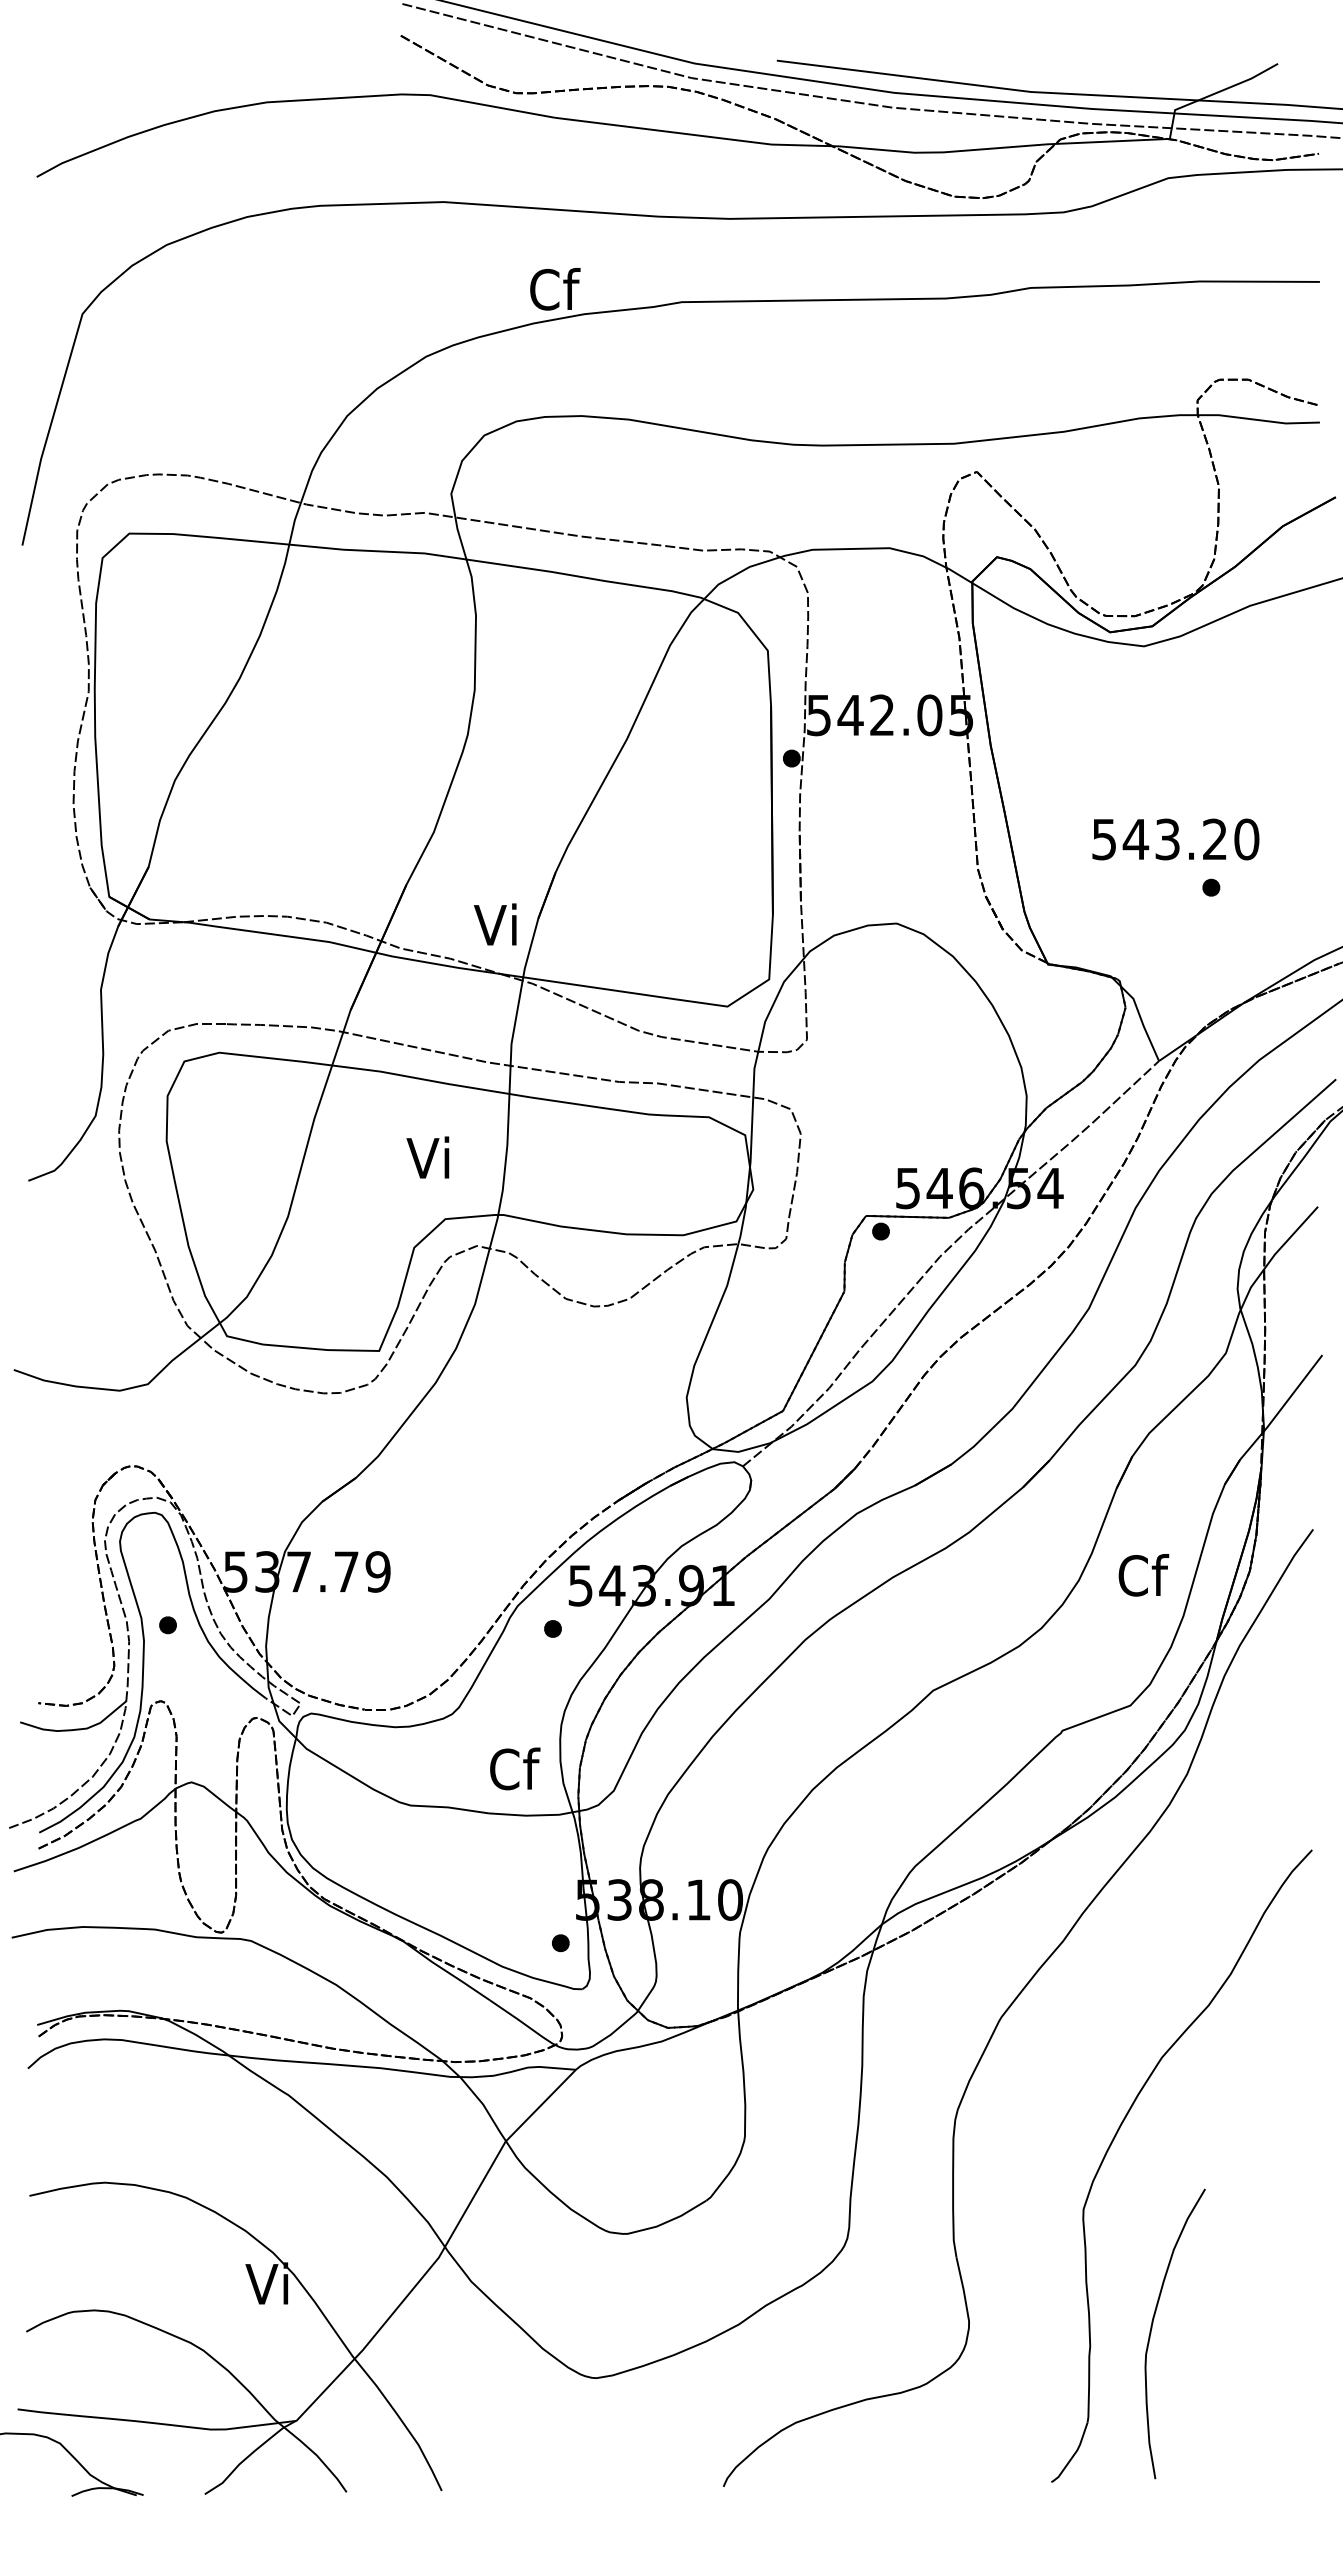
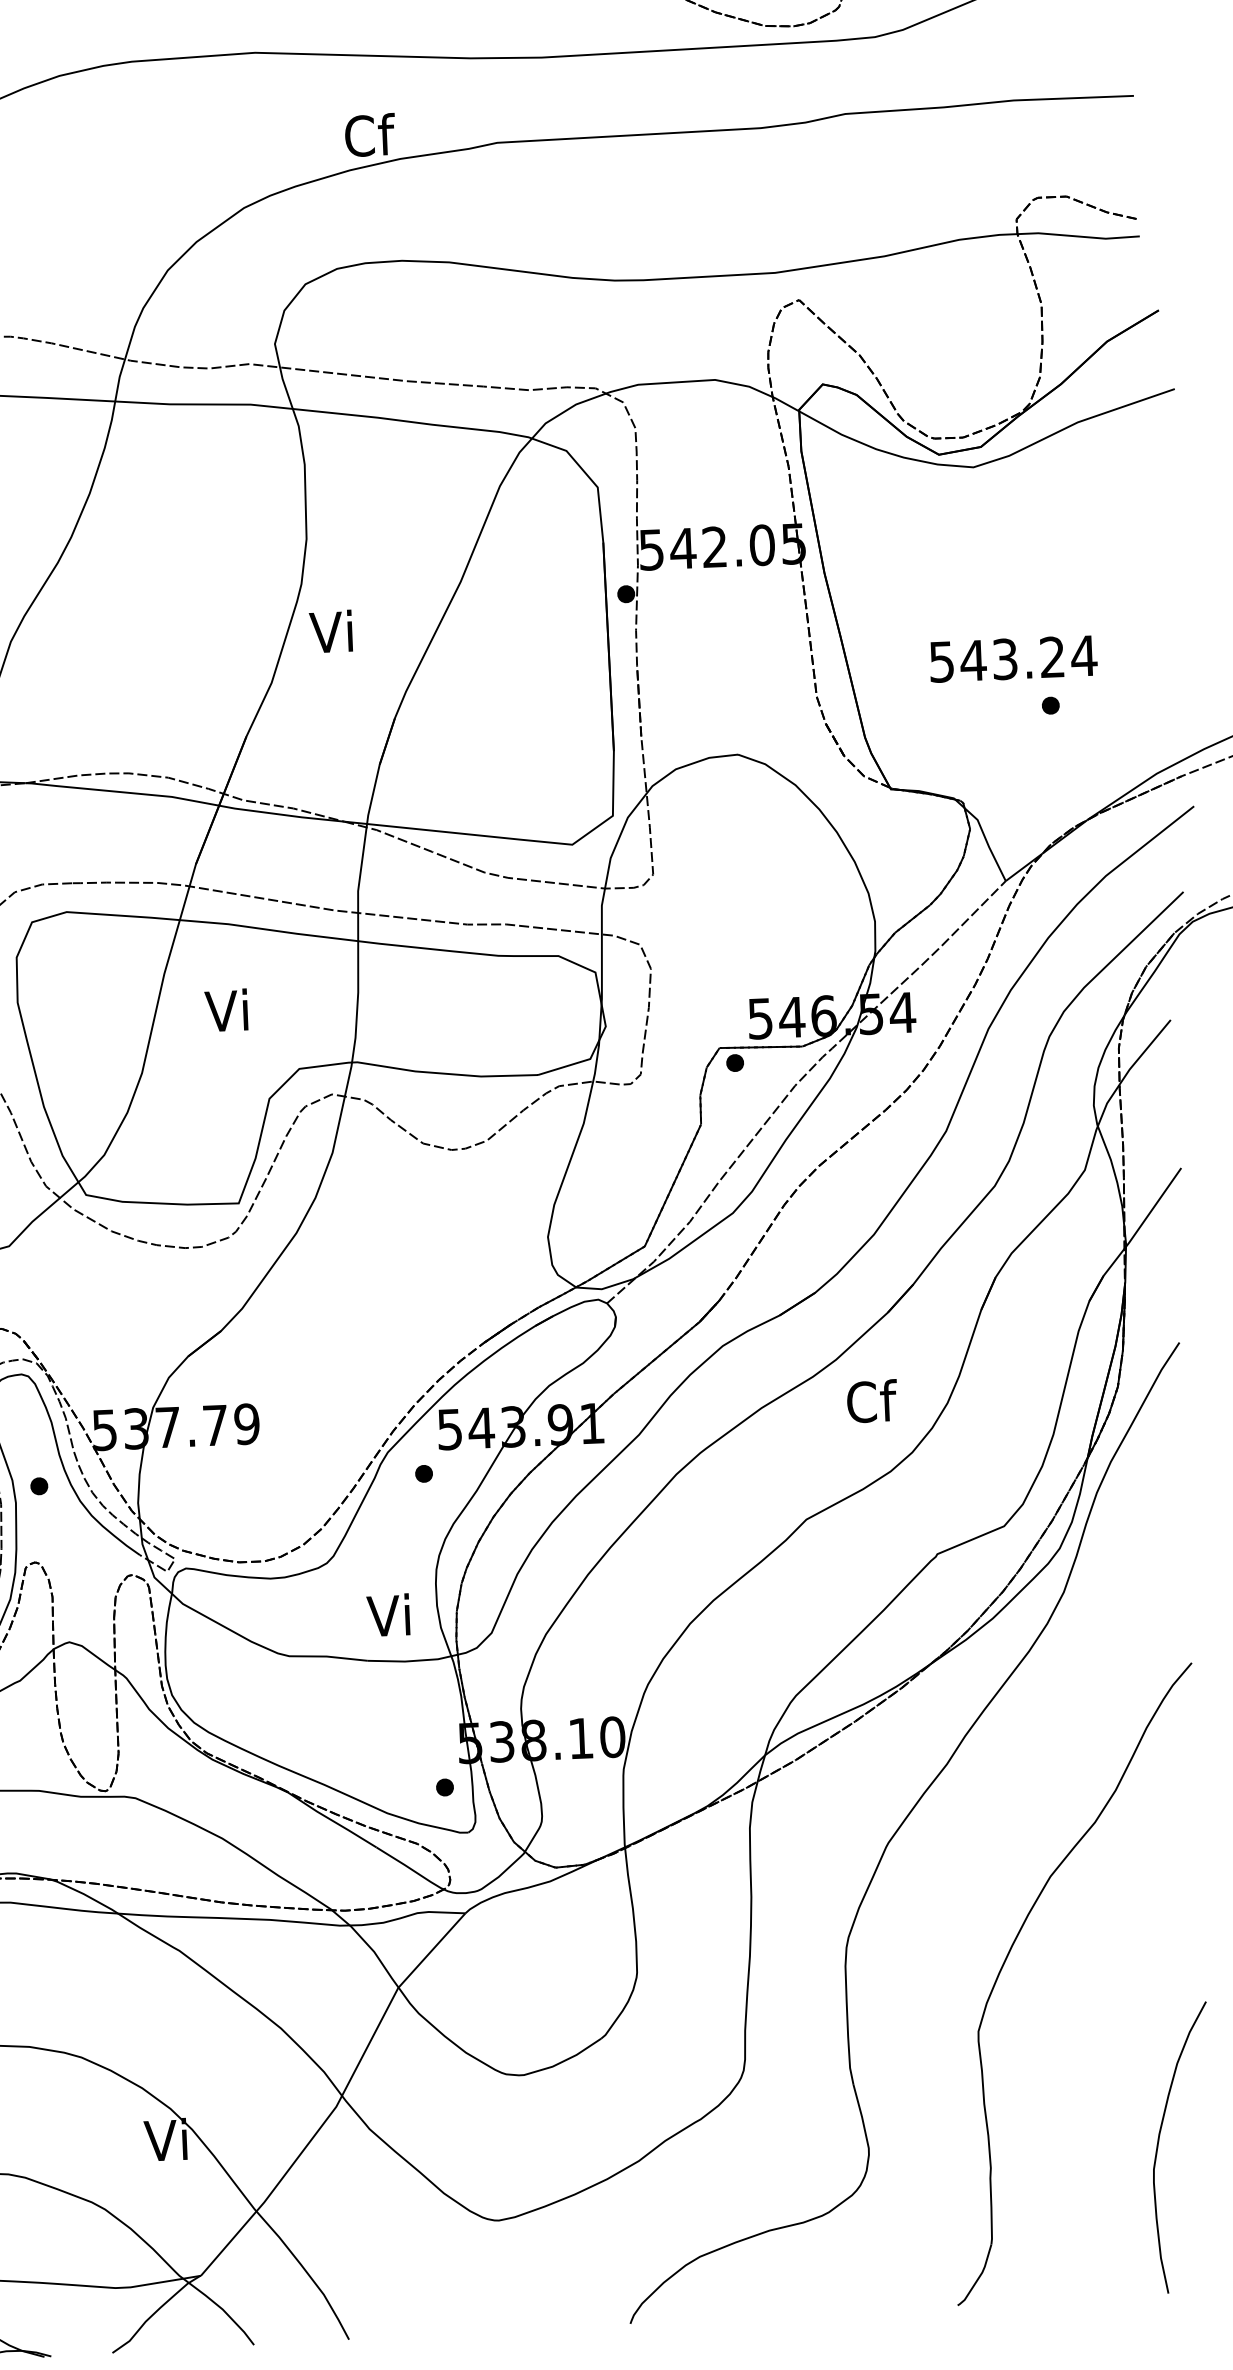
text: (1246, 839) -> (1083, 656), 543.20 -> 543.24
text: (495, 924) -> (331, 631), moved
text: (427, 1157) -> (225, 1010), moved
text: (1143, 1575) -> (871, 1401), moved
text: (515, 1768) -> (392, 1614), Cf -> Vi
curve: (1152, 2328) -> (1159, 2143), moved

